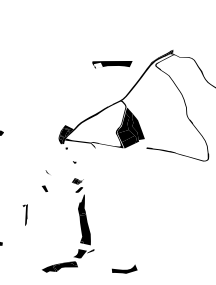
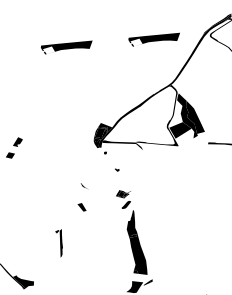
part: (44, 64) -> (67, 47), added
fill: (123, 122) -> (175, 113), removed
fill: (128, 141) -> (184, 136), removed

